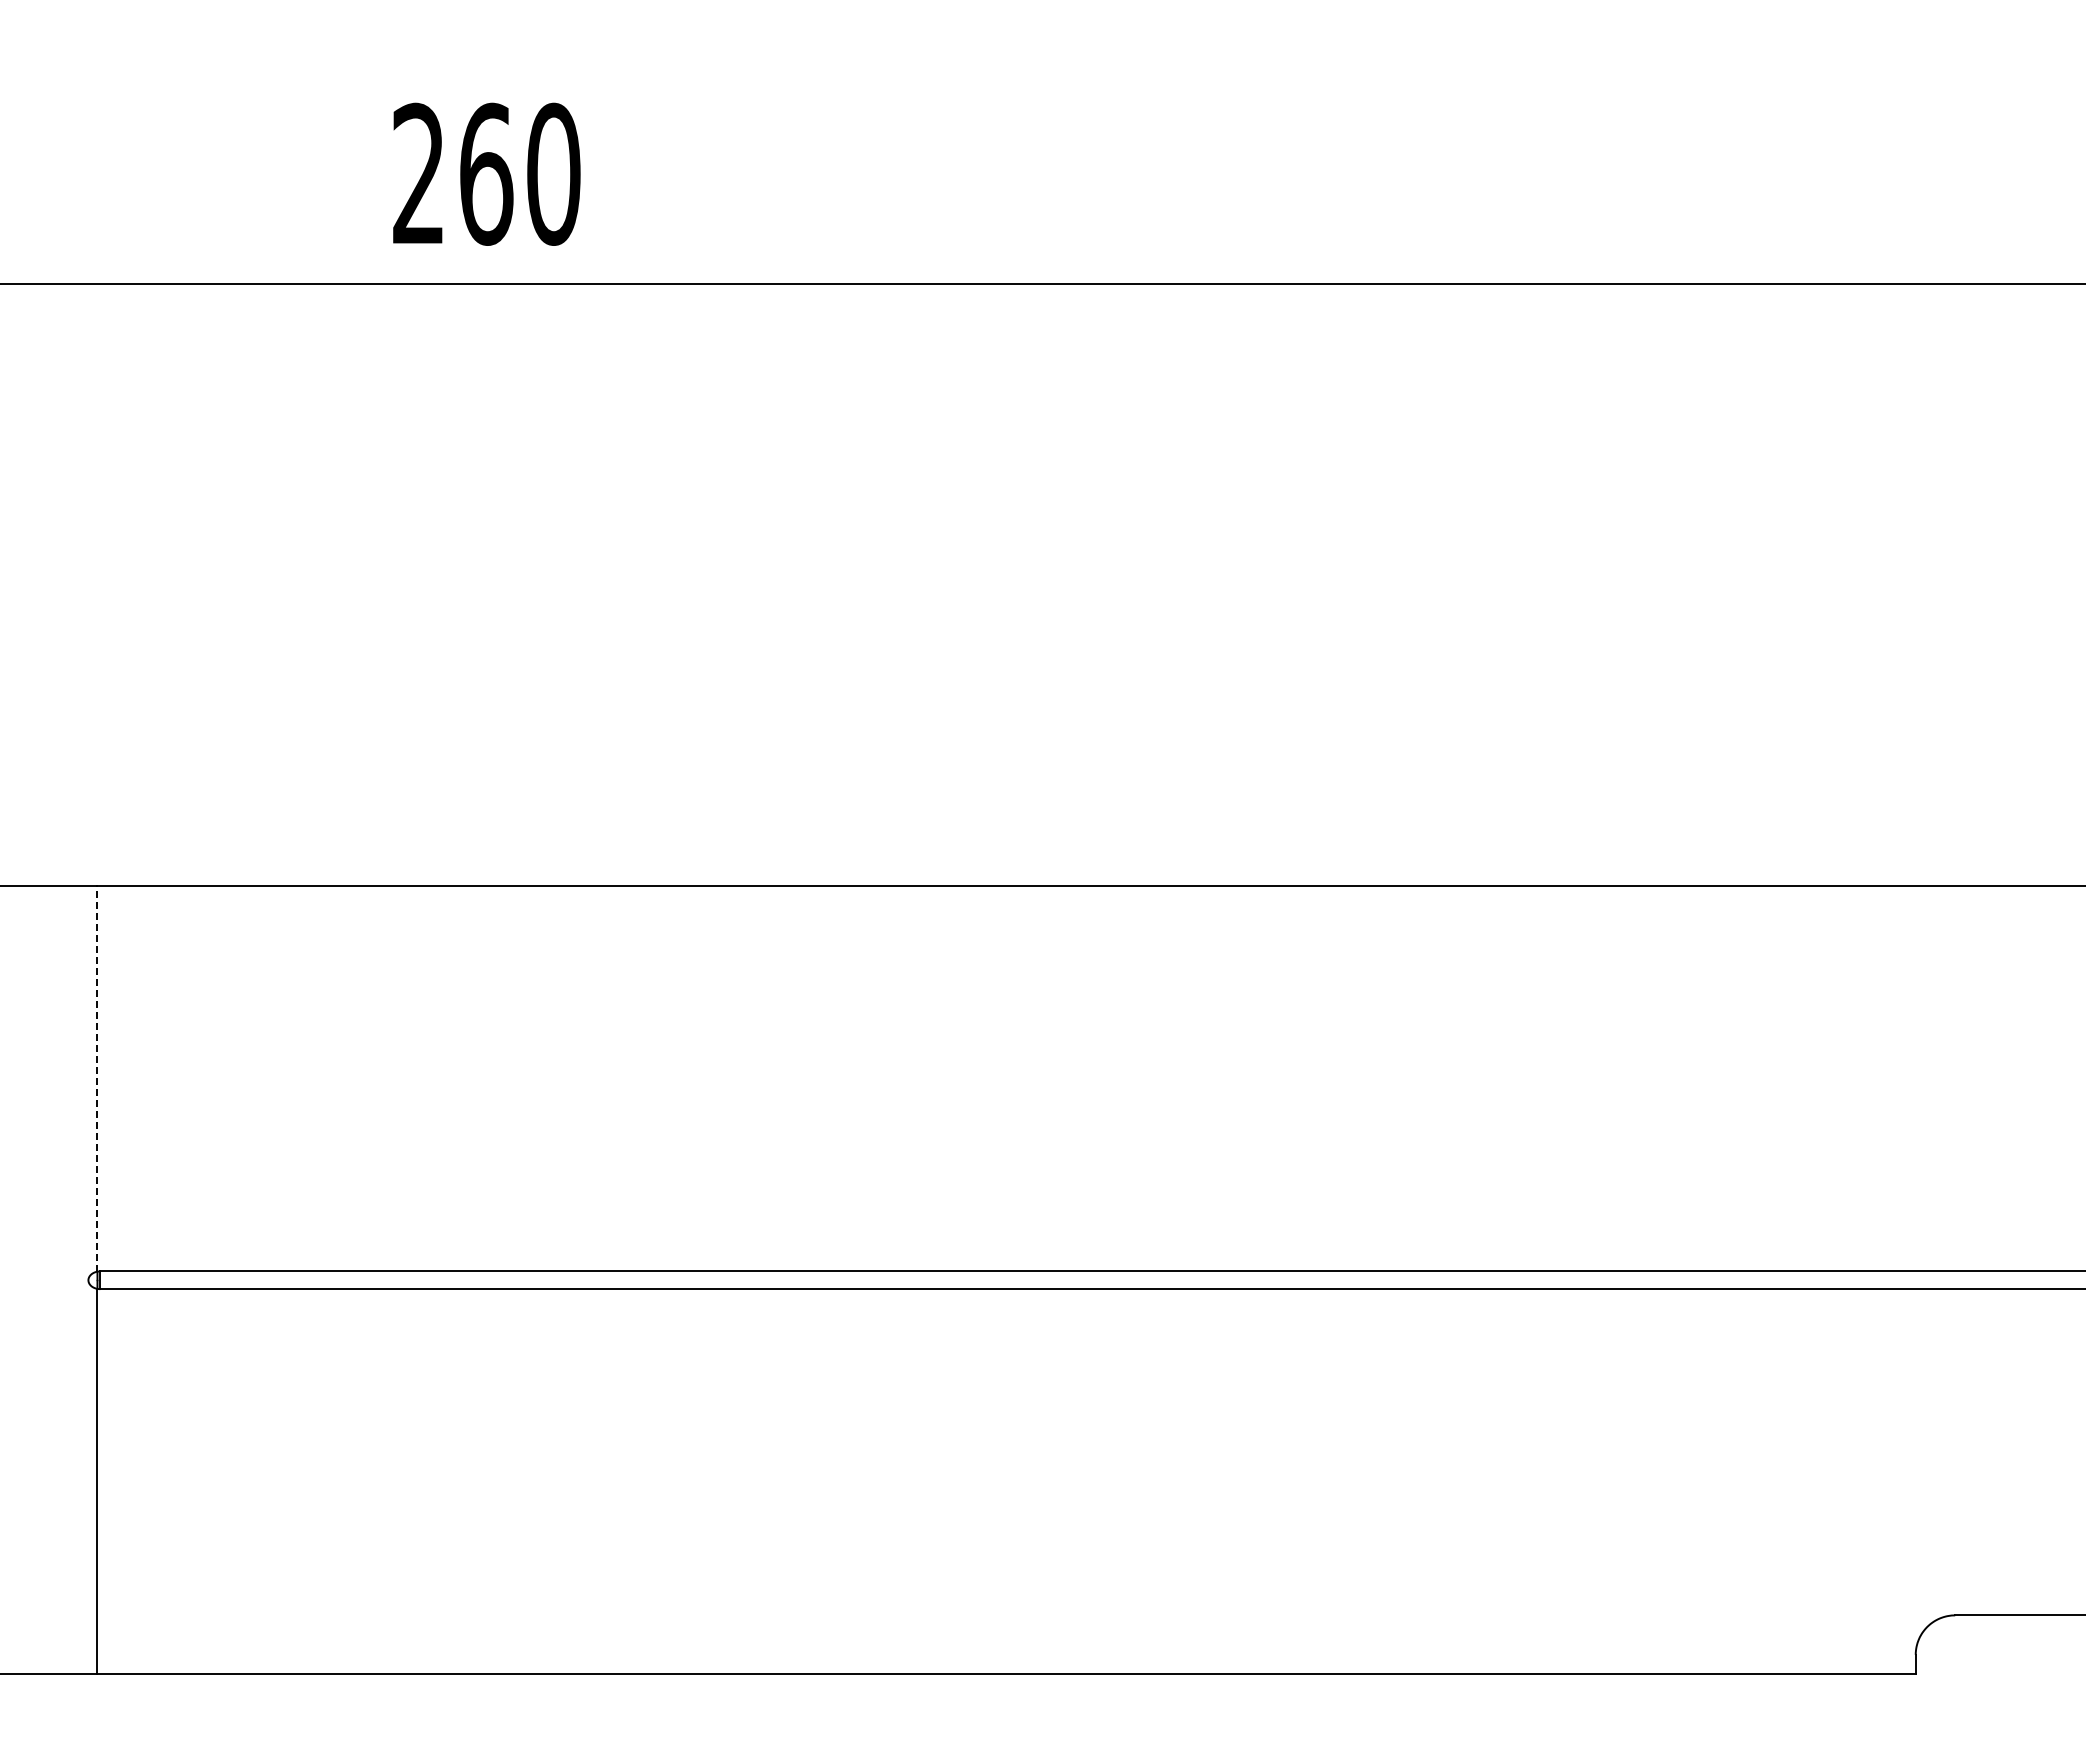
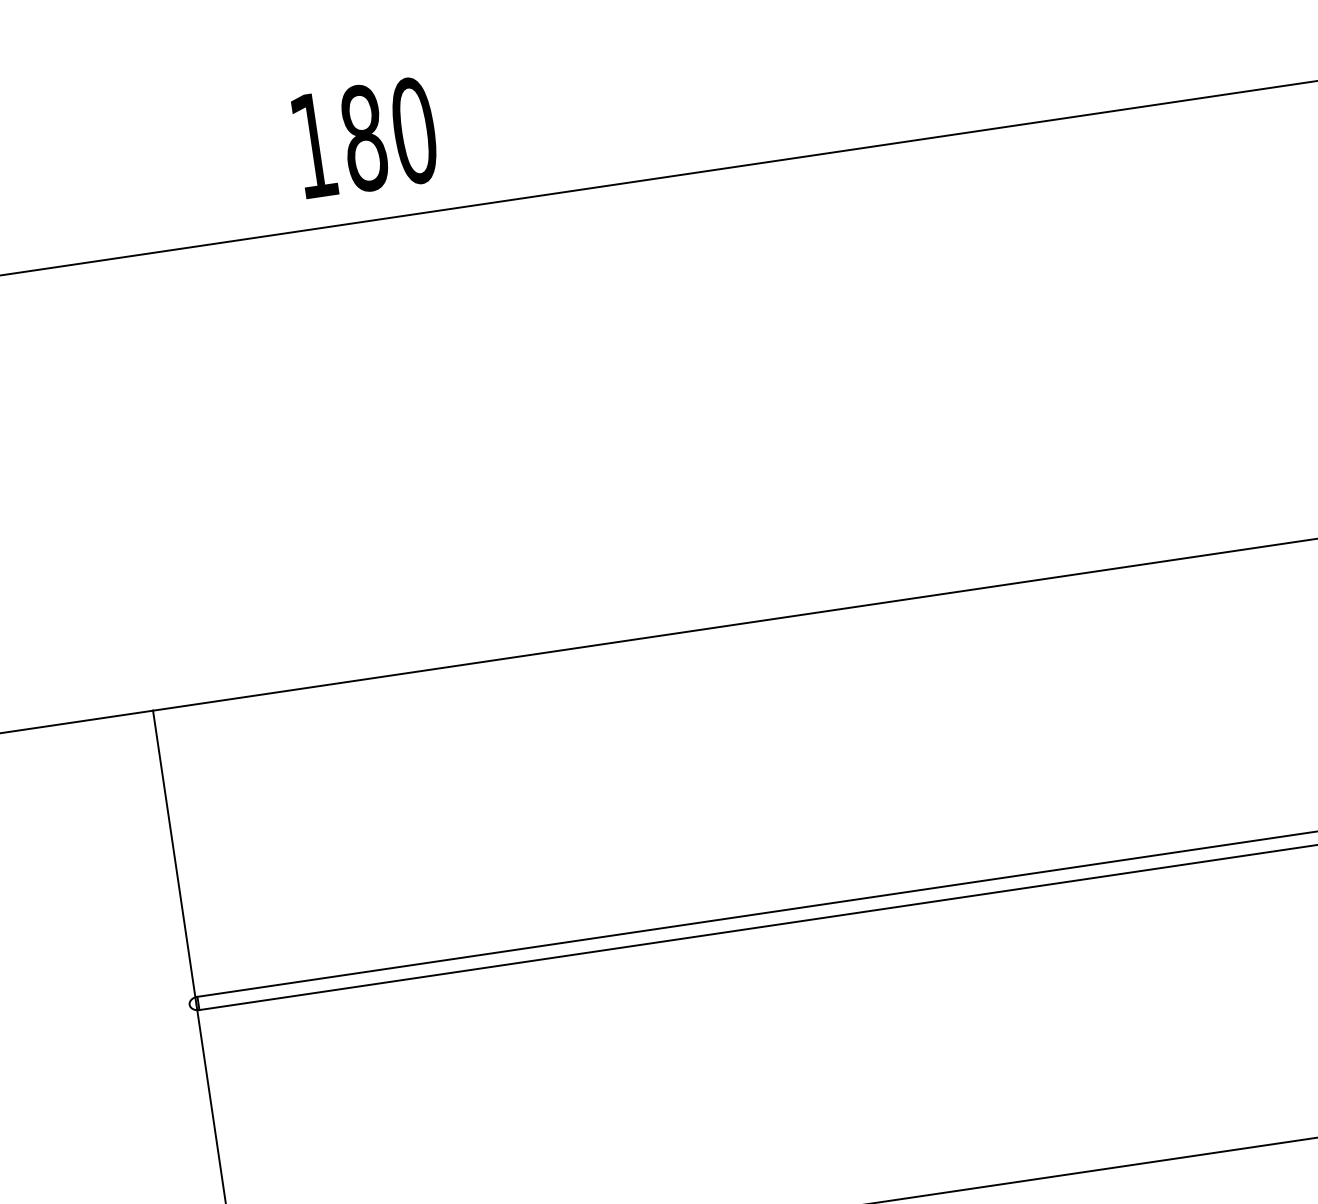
text: (453, 173) -> (339, 141), 260 -> 180
line: (97, 1079) -> (174, 854), dashed -> solid

